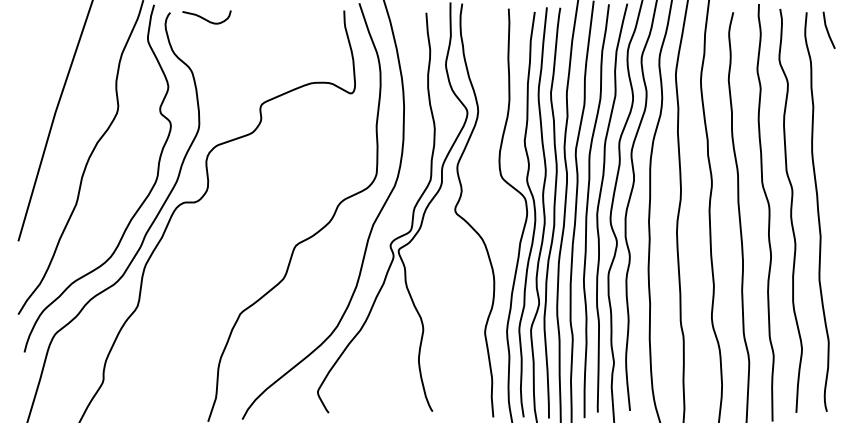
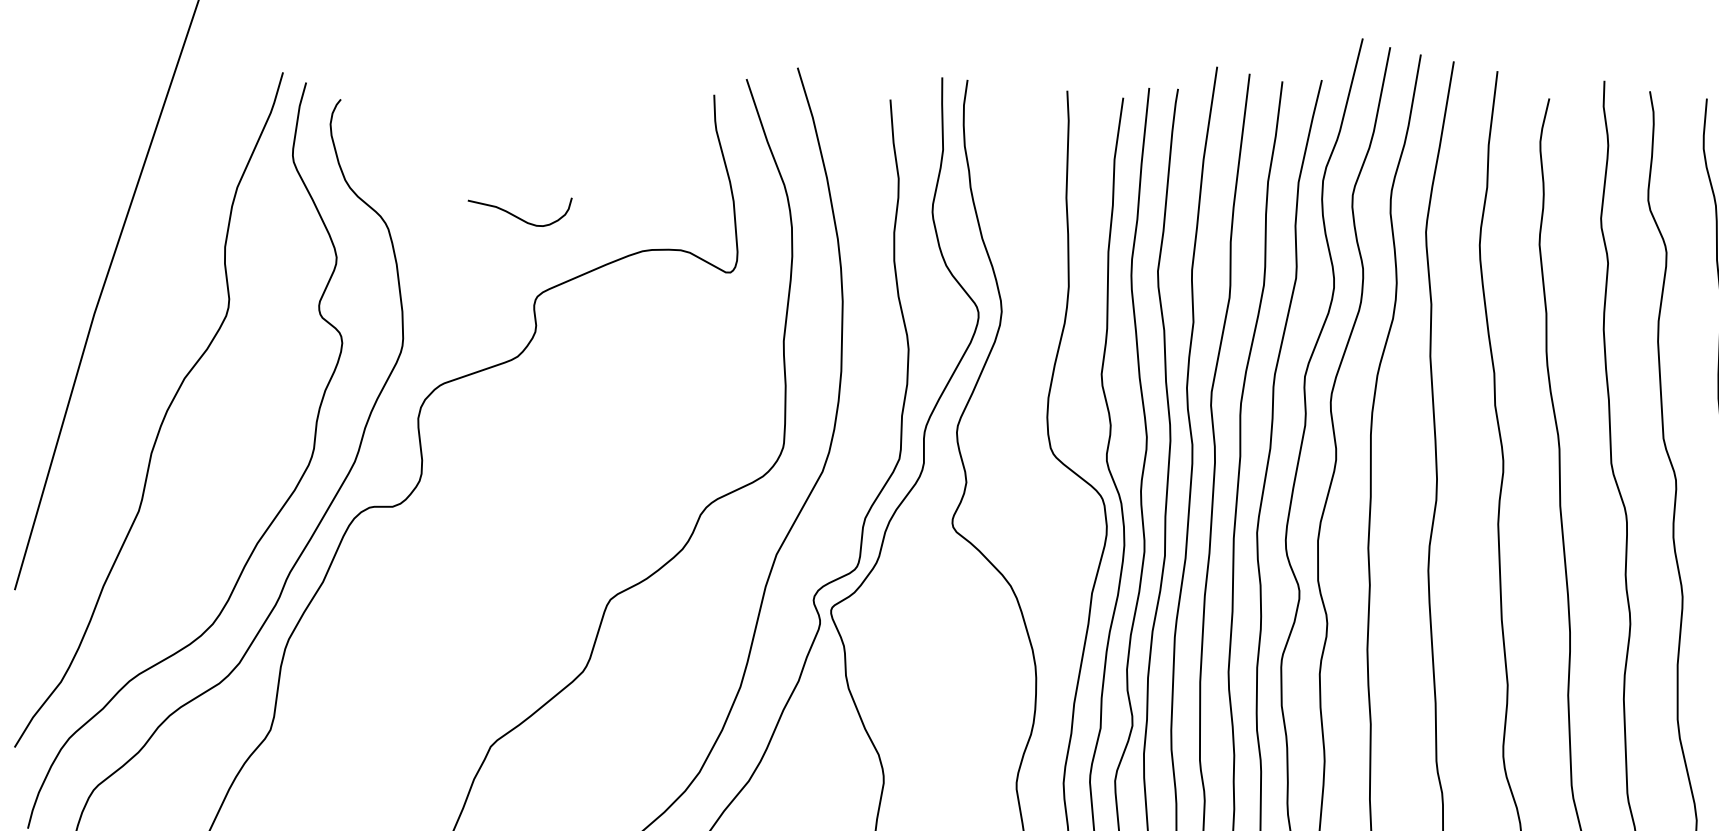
curve: (205, 18) -> (517, 214), moved

